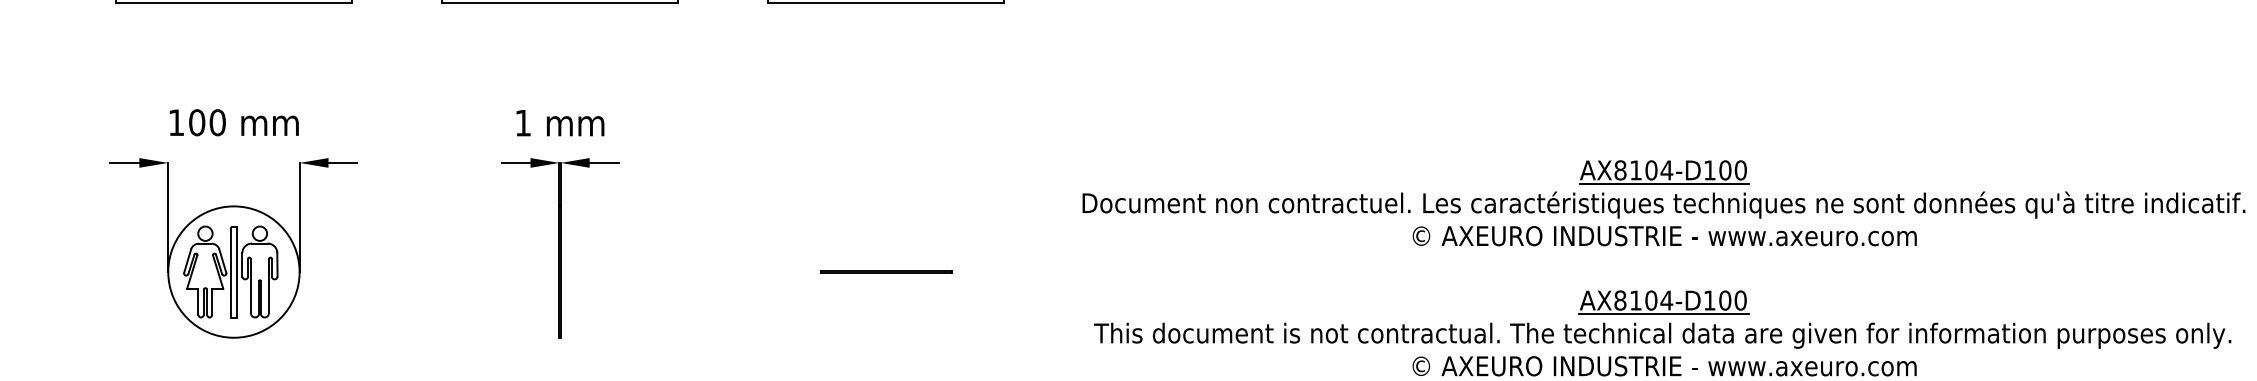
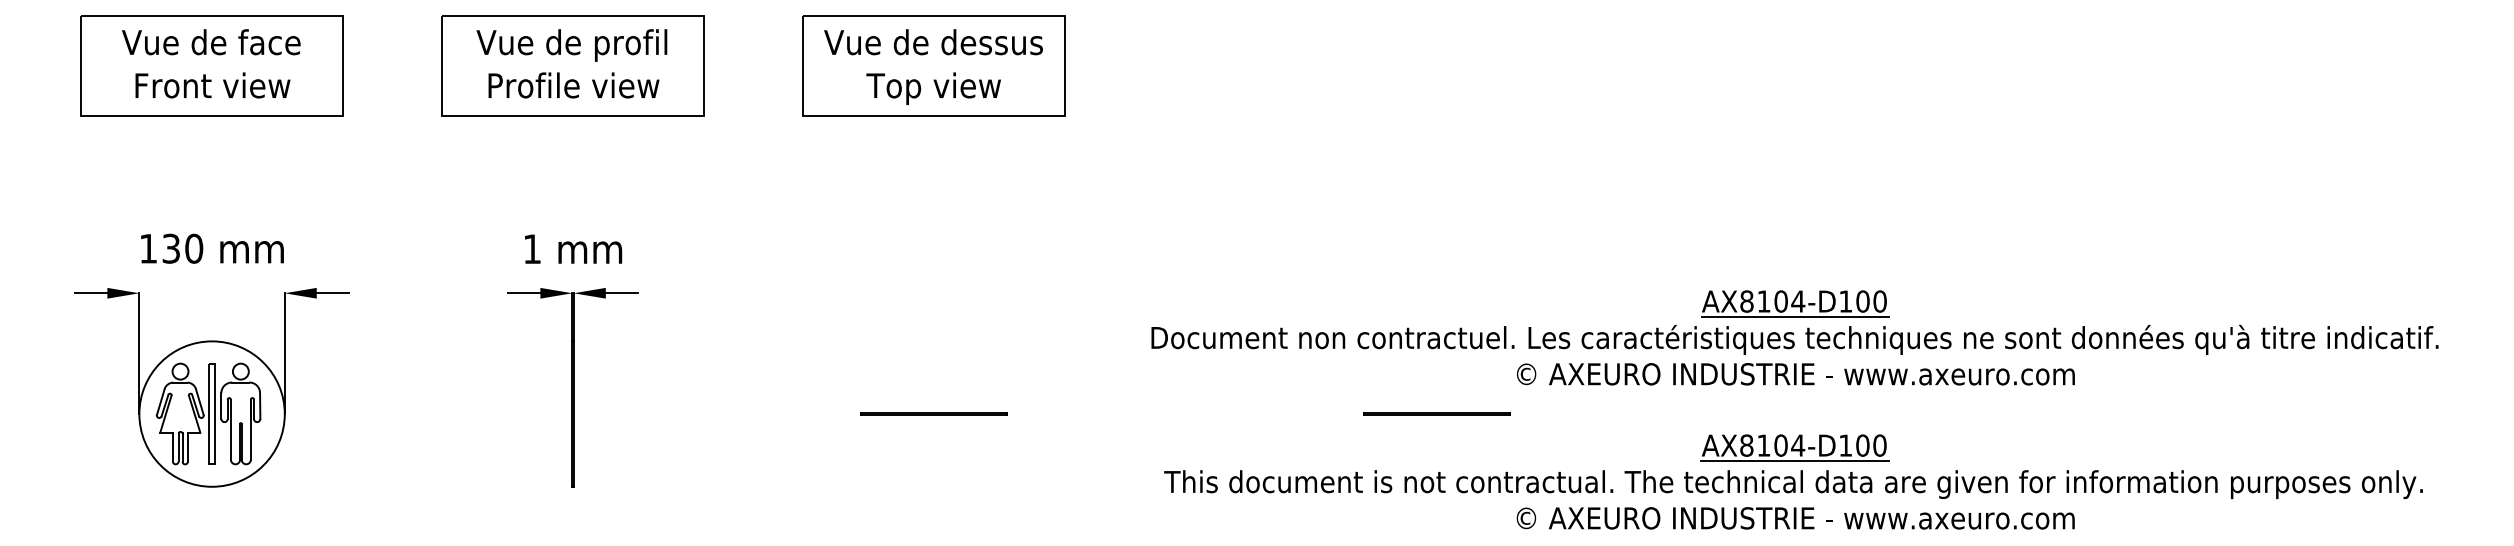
text: (197, 122) -> (171, 248), 100 -> 130
line: (1340, 271) -> (1436, 413), added

